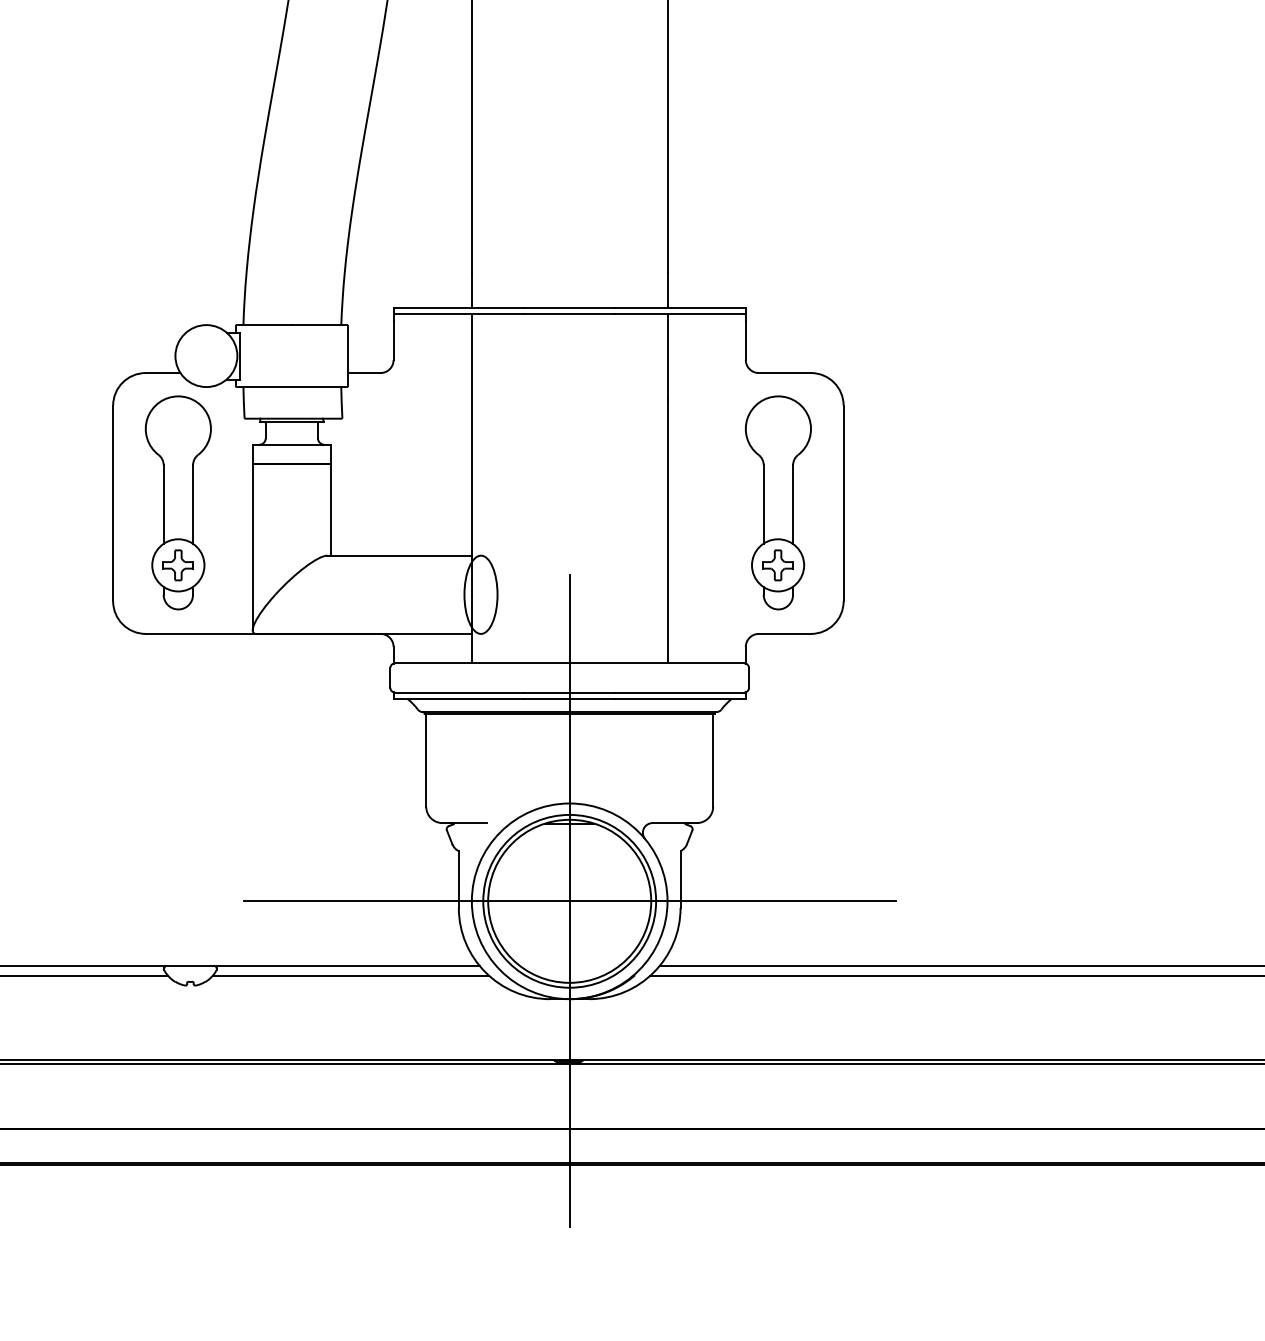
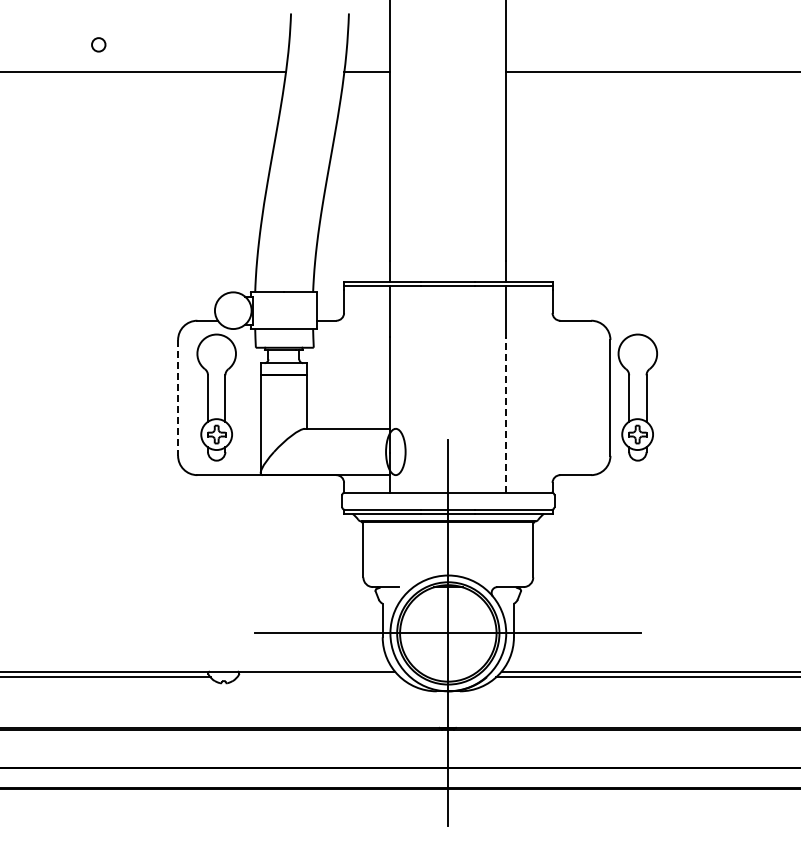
line: (113, 502) -> (178, 397), solid -> dashed
part: (777, 502) -> (637, 397), moved
line: (667, 531) -> (506, 414), solid -> dashed
line: (350, 975) -> (318, 677), removed

